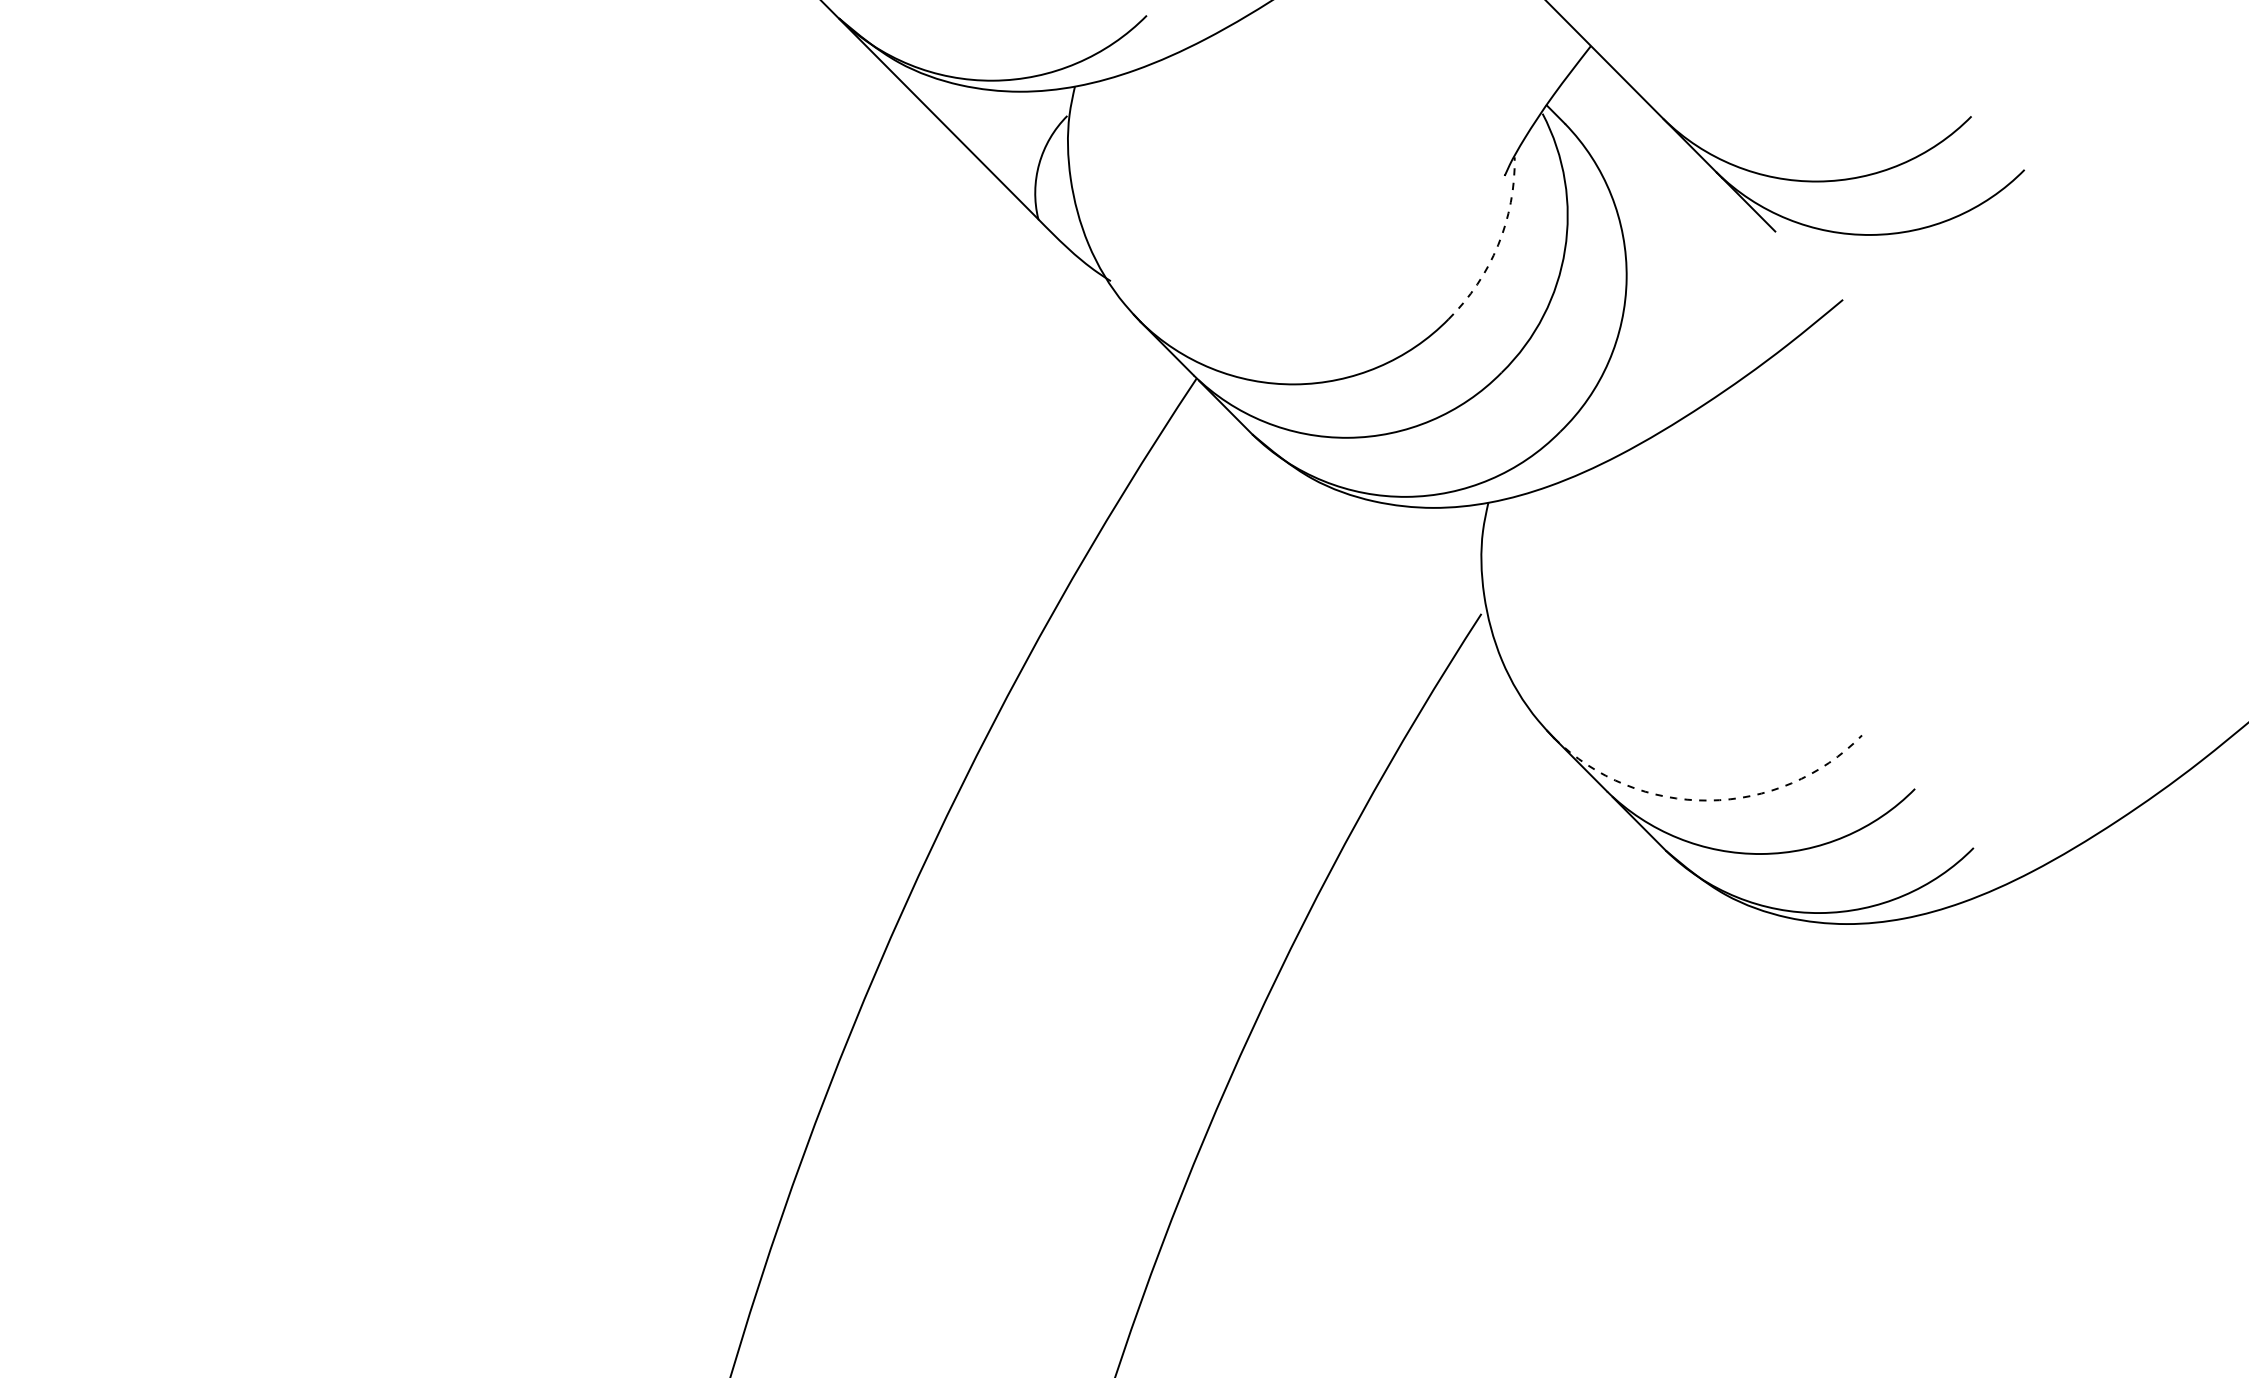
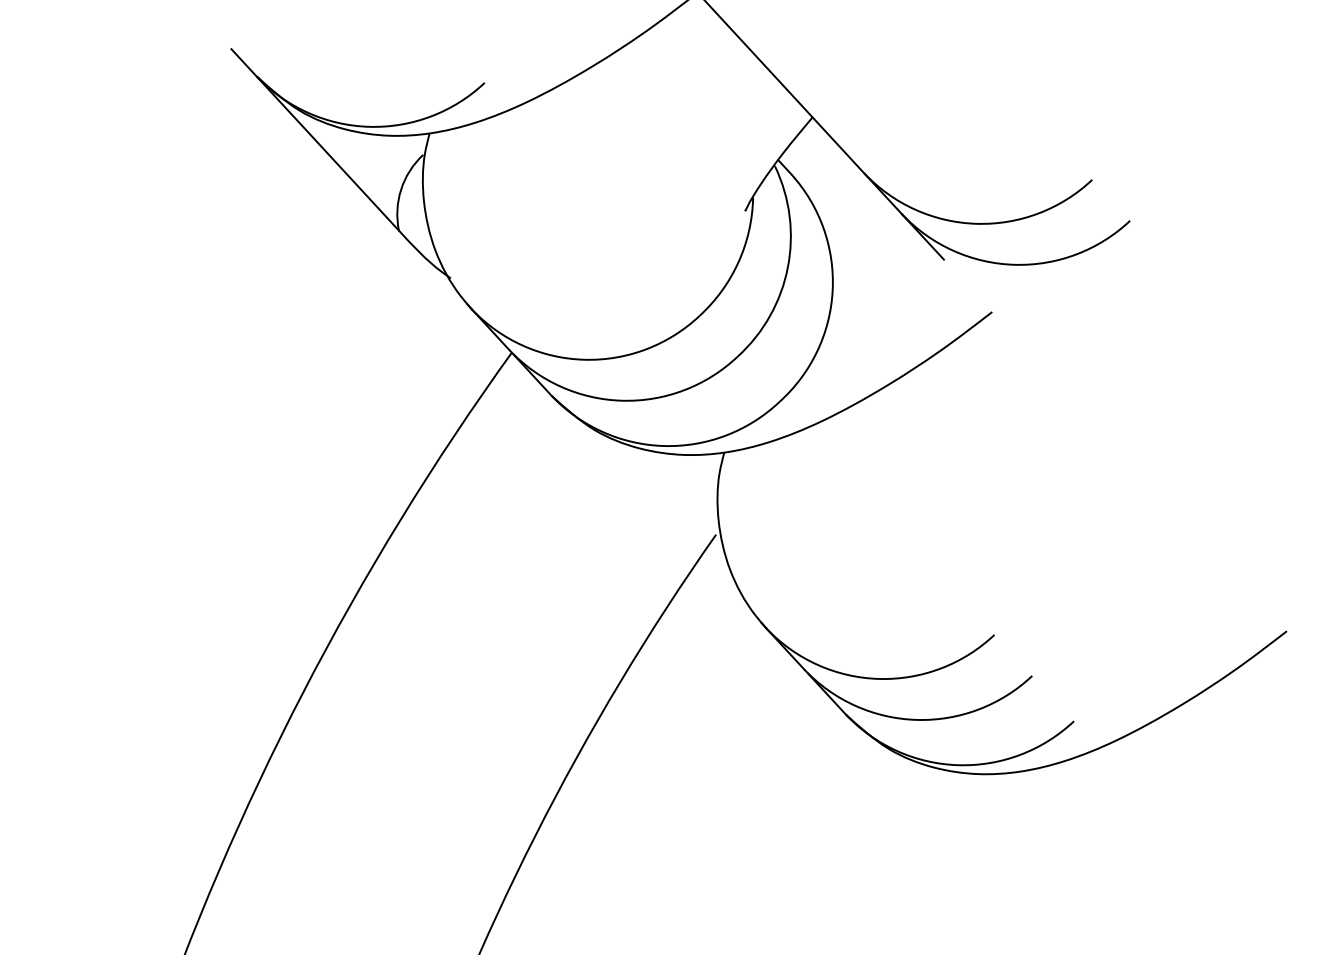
arc: (1498, 245) -> (738, 262), dashed -> solid
arc: (1708, 800) -> (879, 678), dashed -> solid

